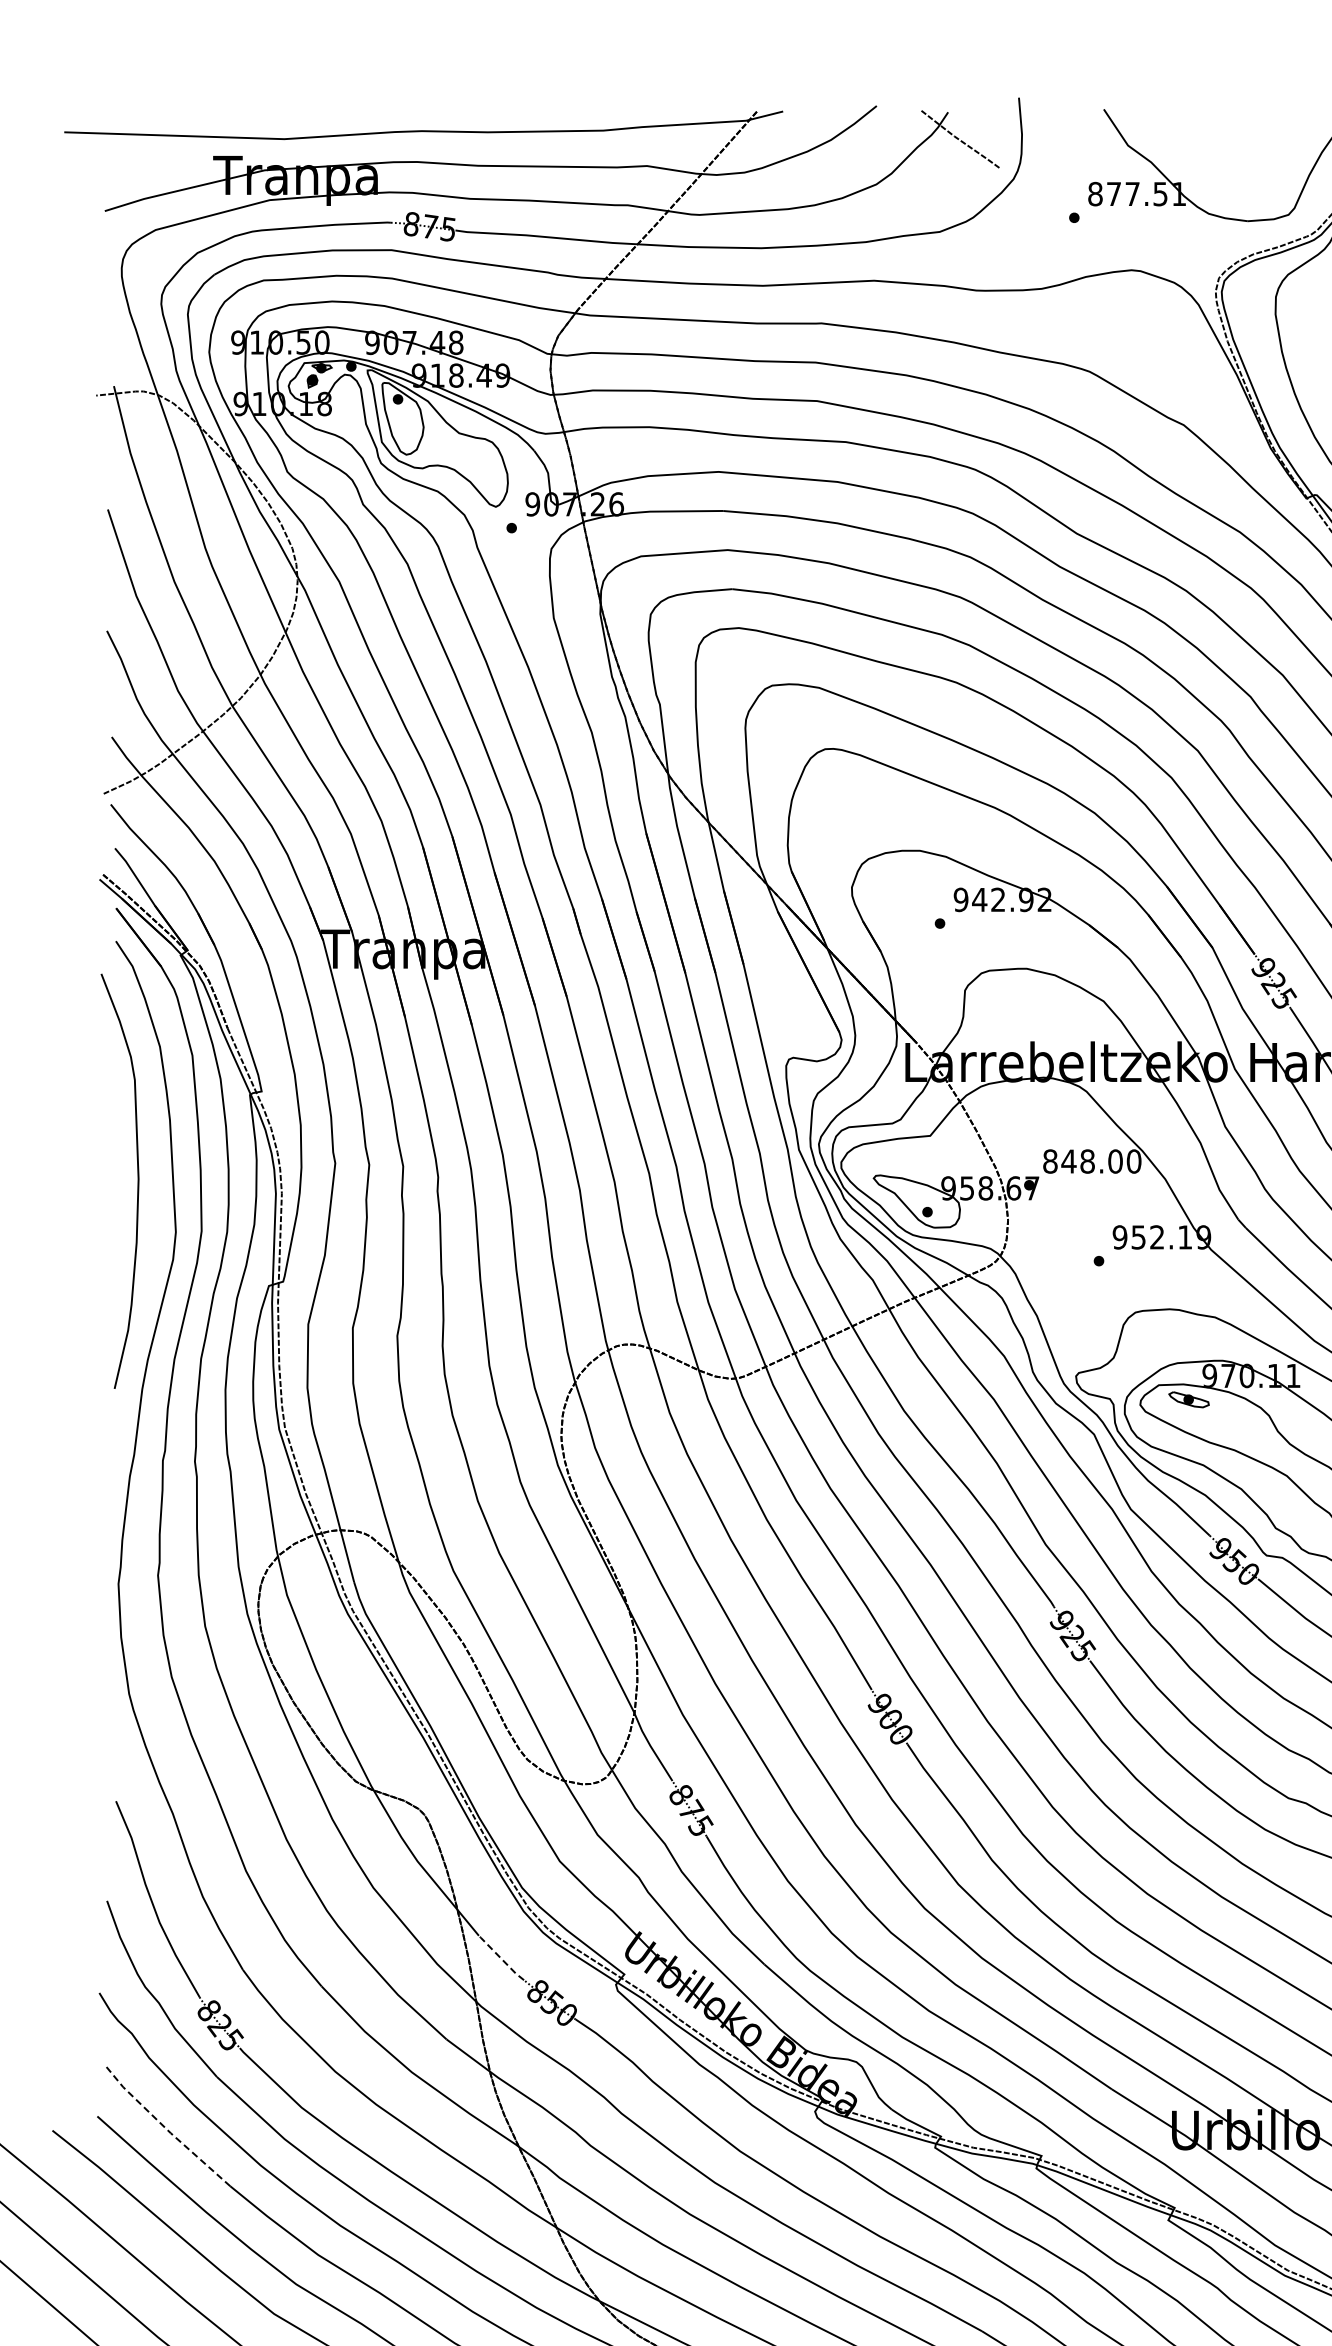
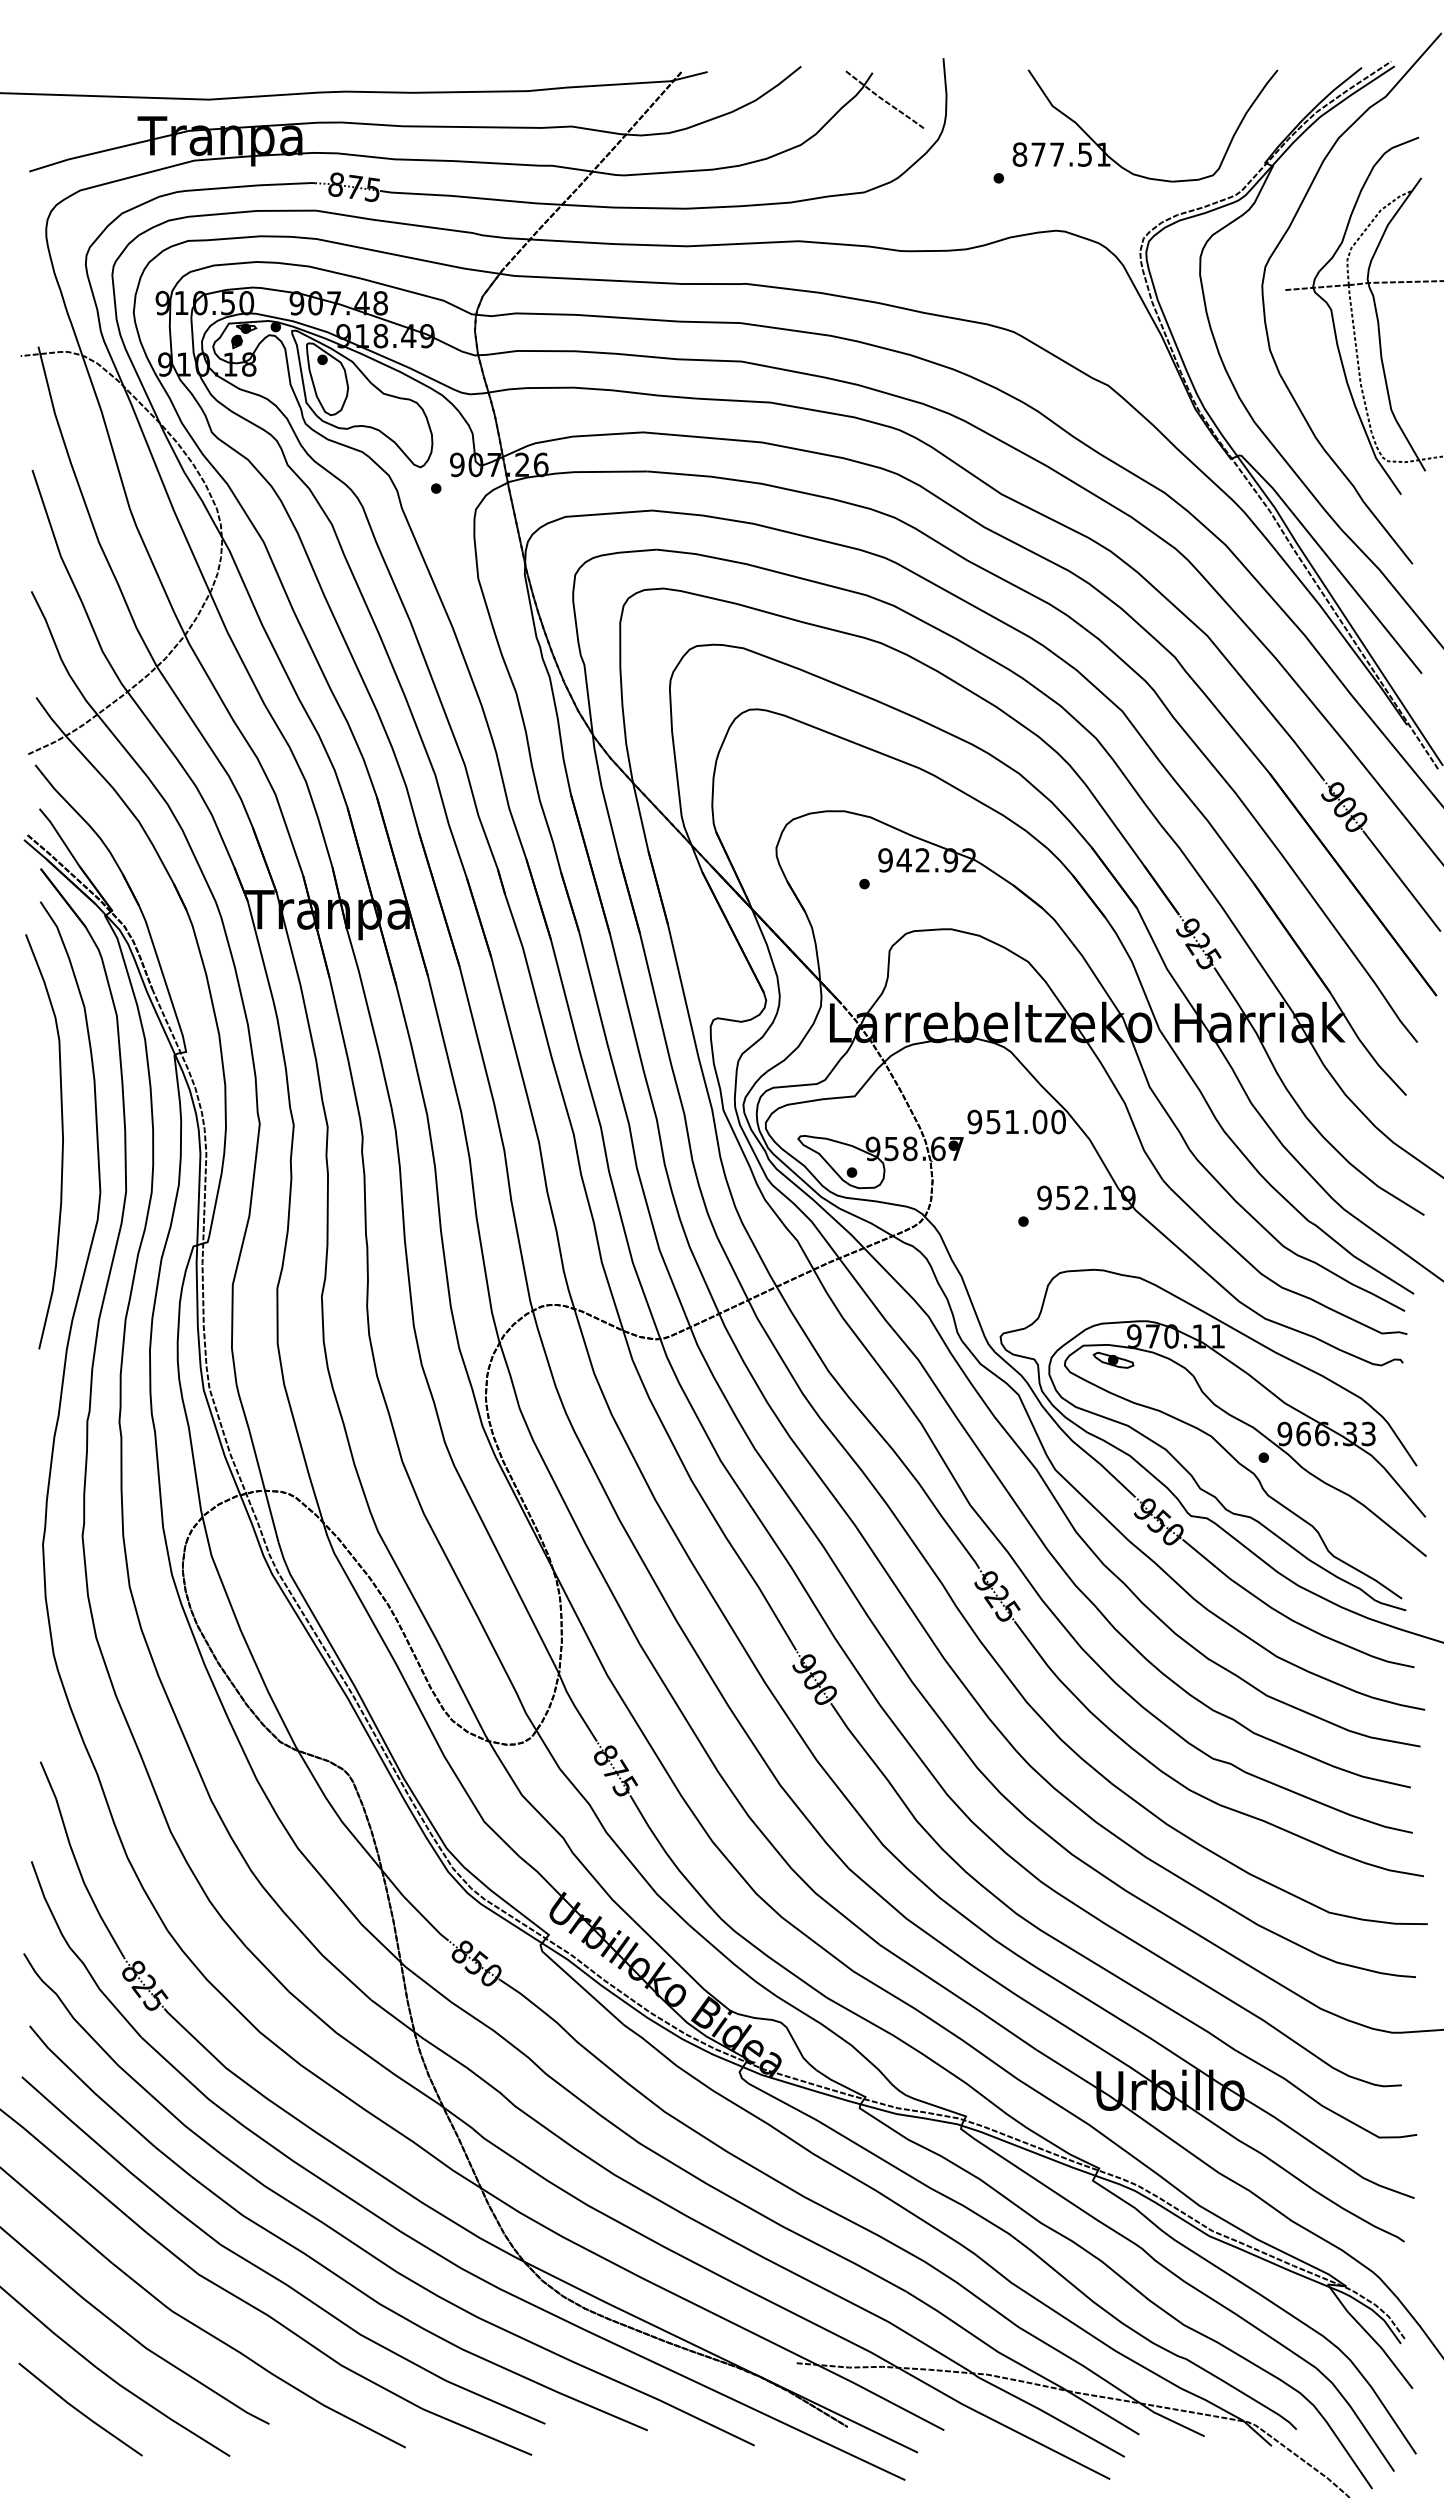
text: (1069, 1161) -> (993, 1121), 848.00 -> 951.00
line: (501, 1958) -> (425, 1918), dashed -> solid
line: (165, 2128) -> (89, 2088), dashed -> solid

